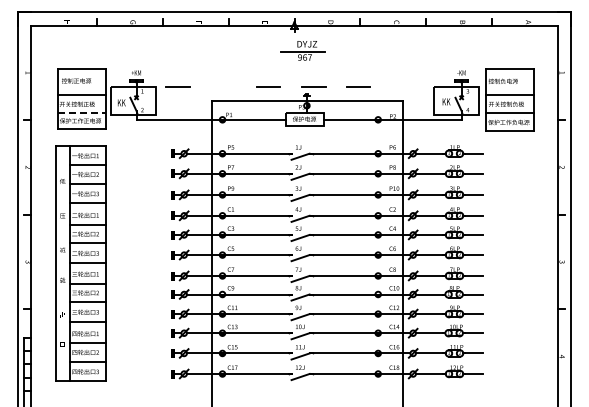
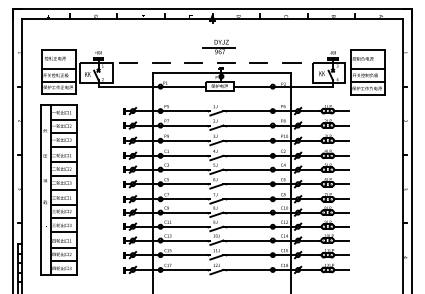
part: (302, 50) -> (218, 46), moved
line: (223, 86) -> (161, 62), added
line: (404, 86) -> (291, 62), added
line: (82, 113) -> (59, 82), dashed -> solid

